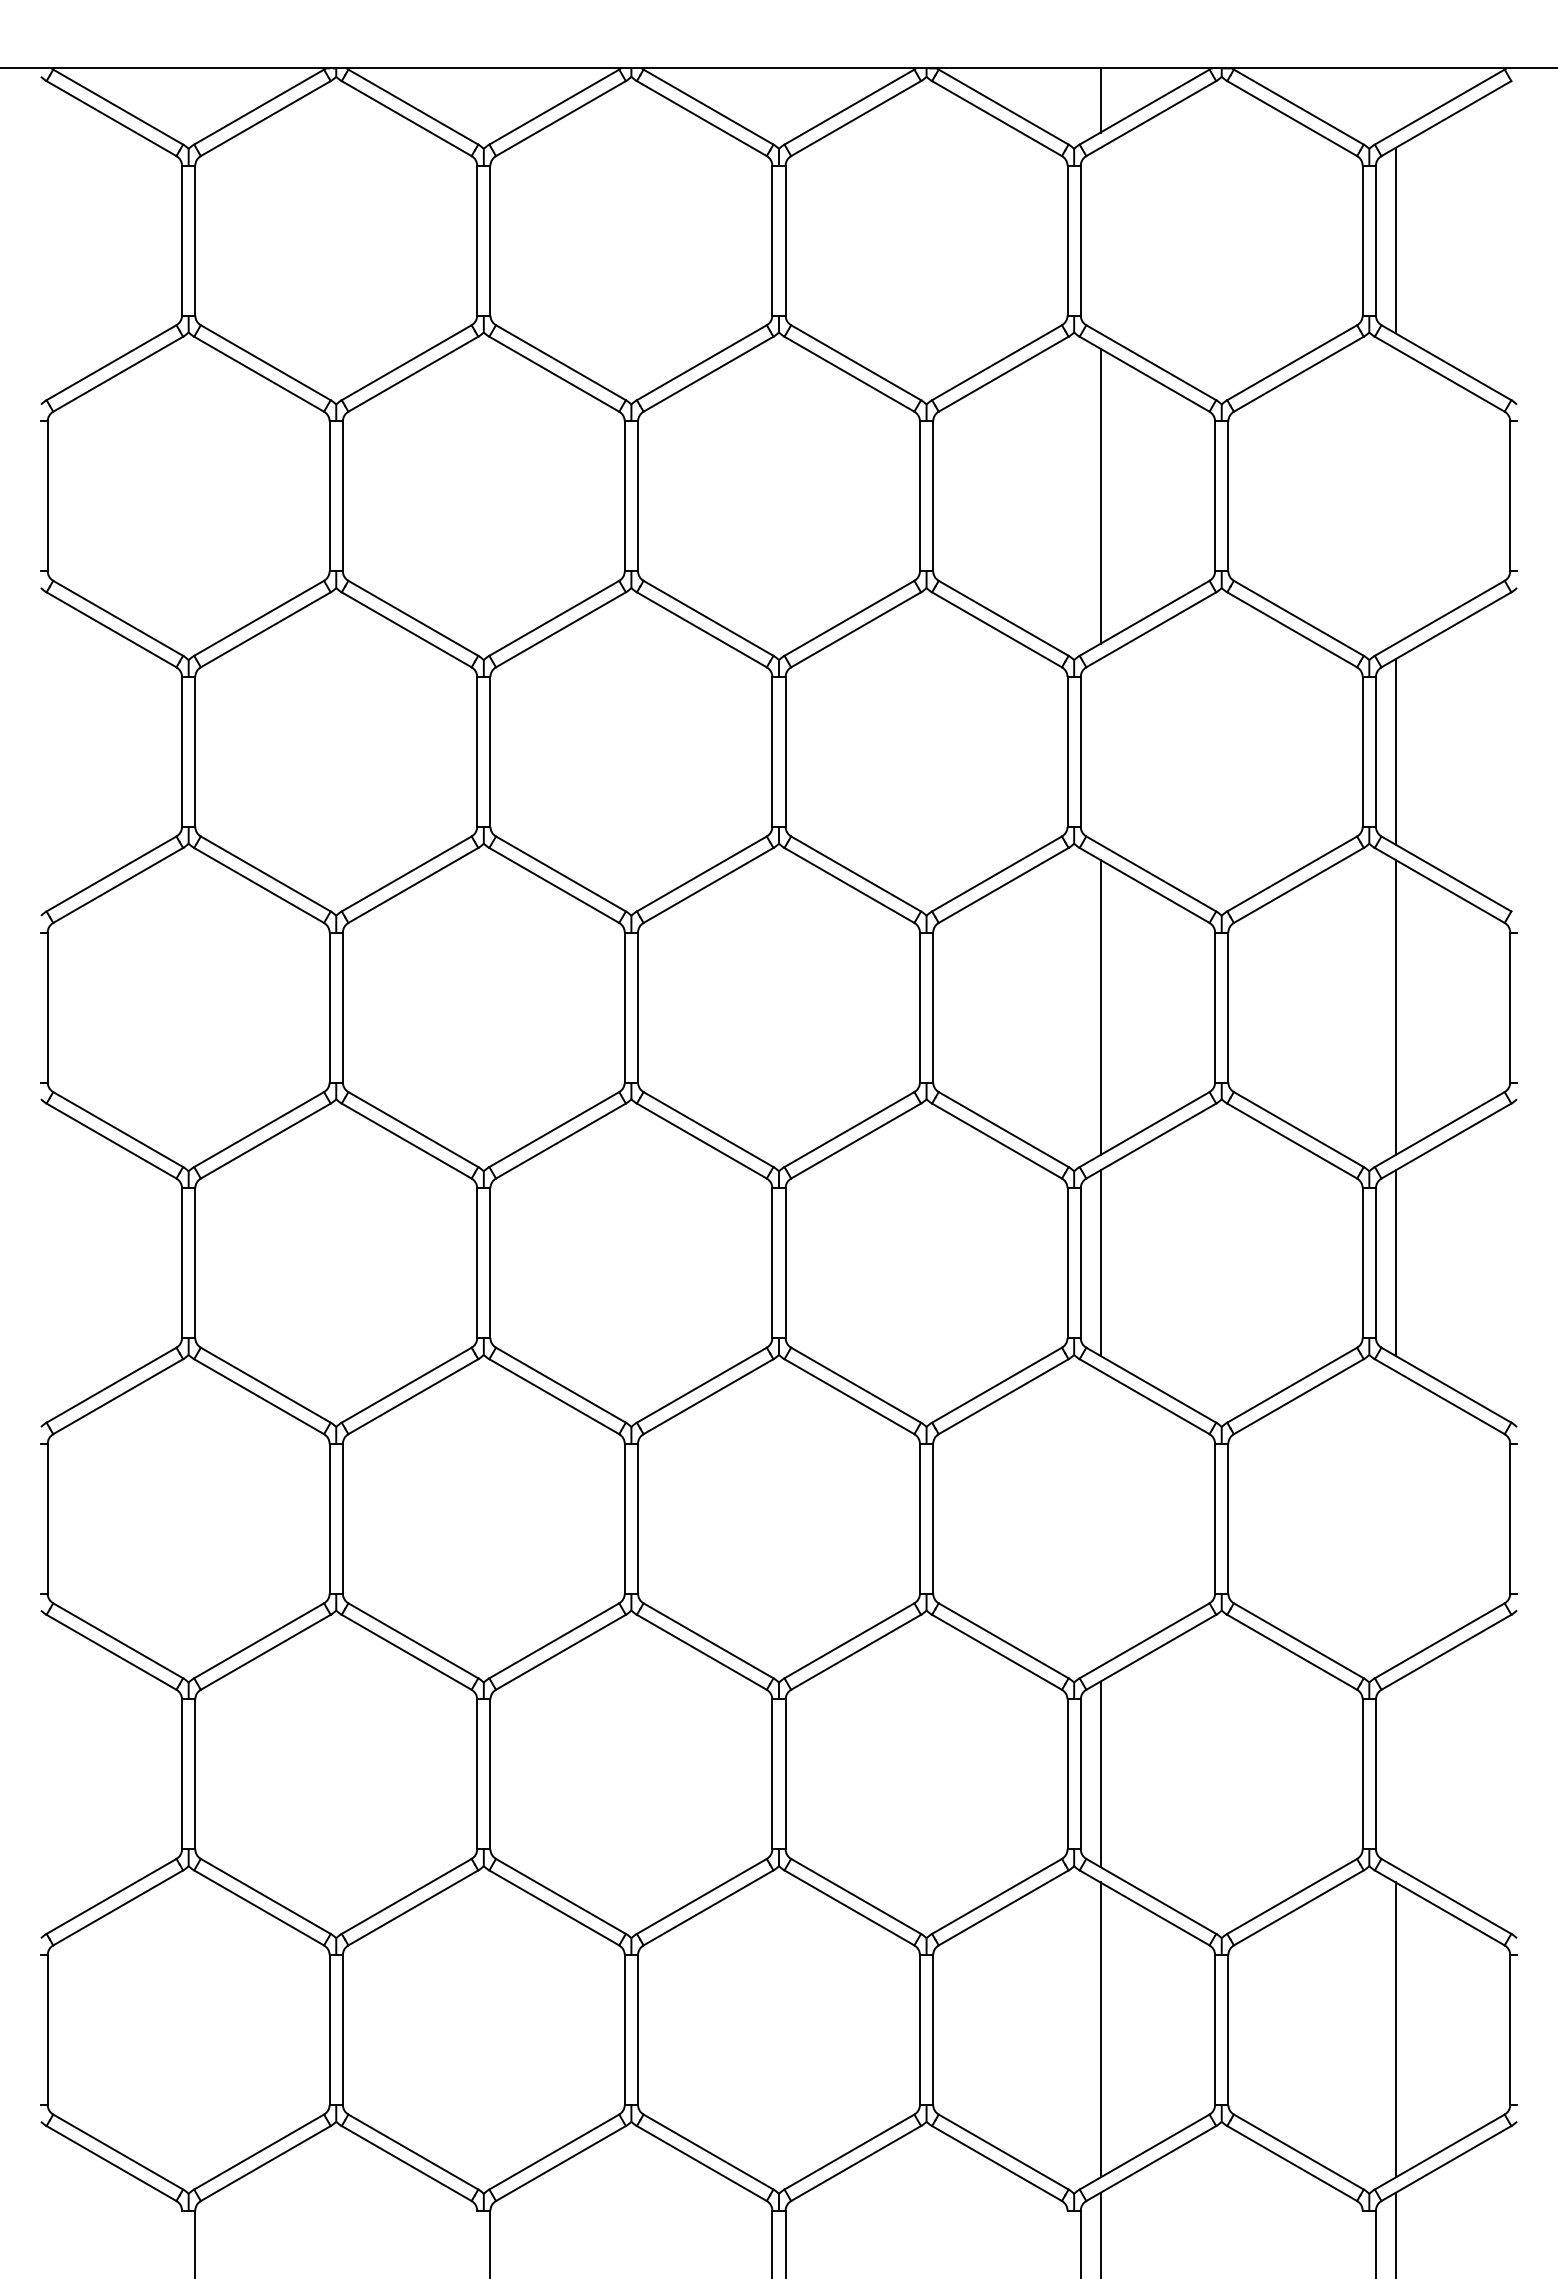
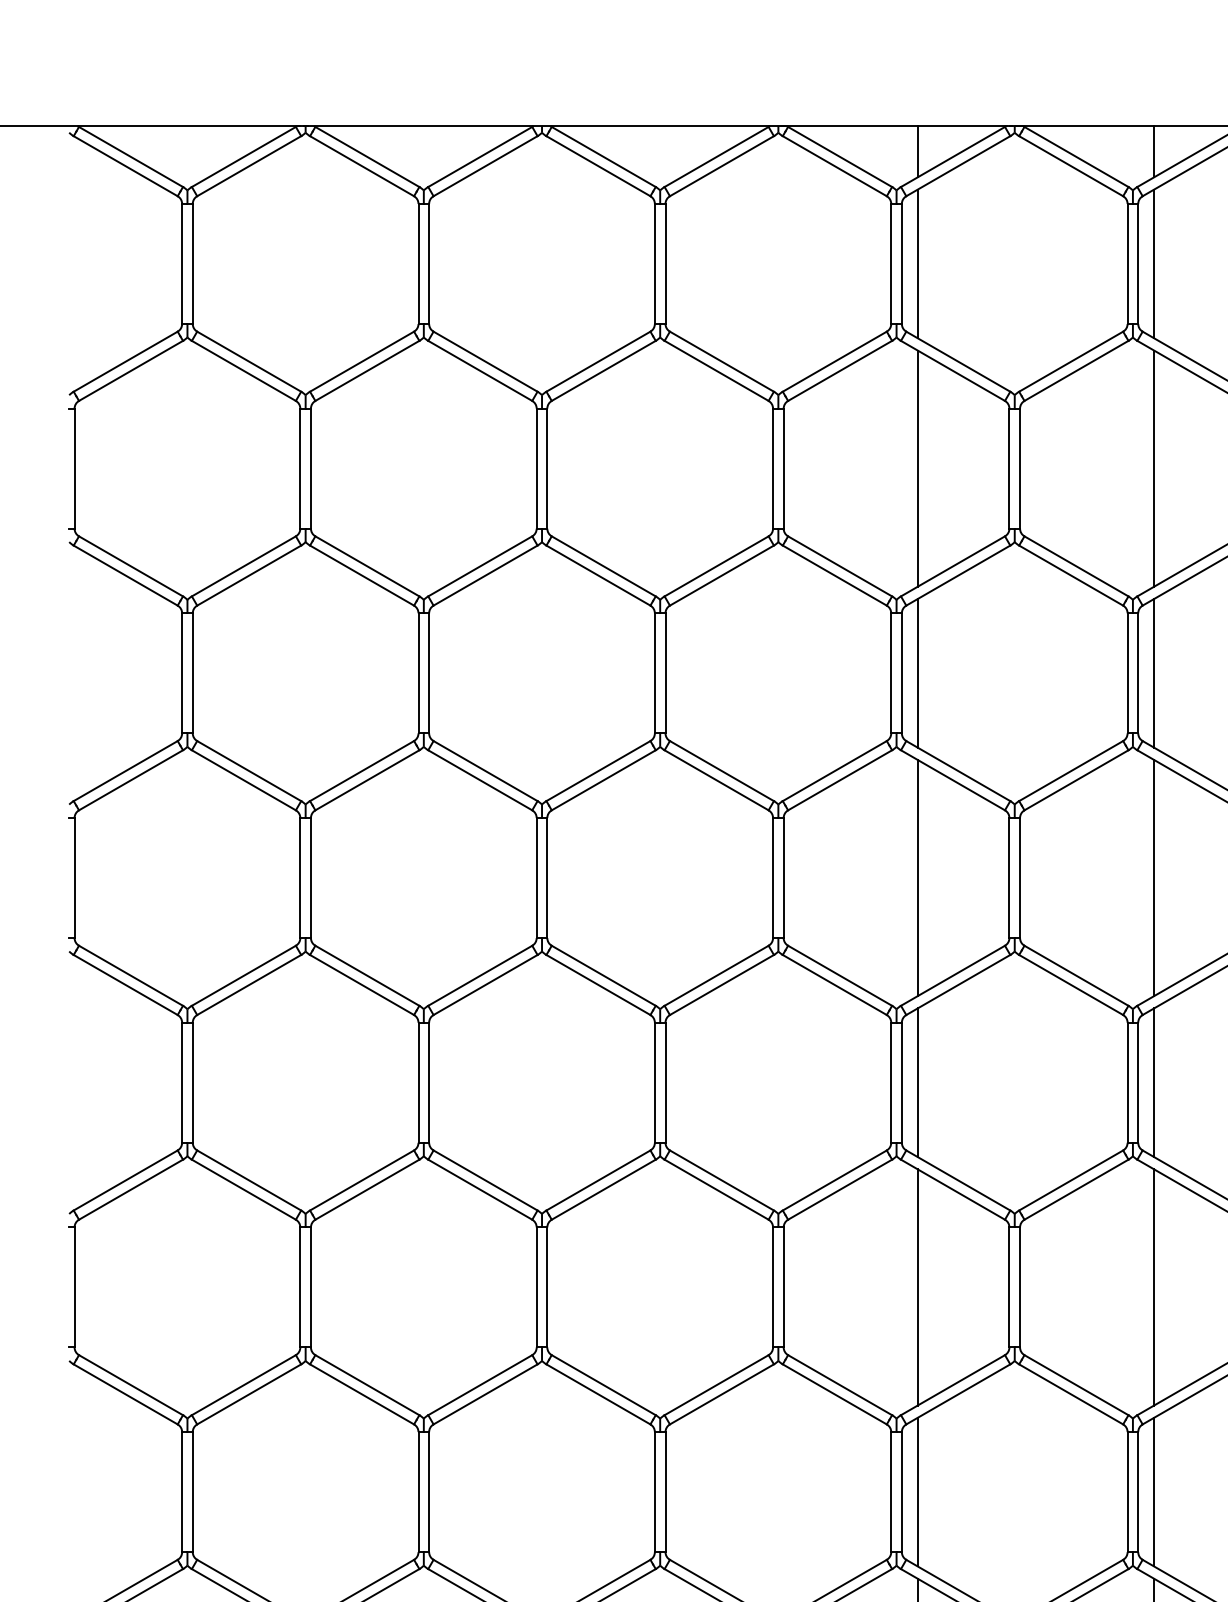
line: (1395, 100) -> (1153, 151), added
line: (1100, 240) -> (917, 263), added
line: (1395, 495) -> (1153, 468), added
line: (1100, 751) -> (917, 673), added
line: (1100, 1518) -> (917, 1287), added
line: (1395, 1518) -> (1153, 1287), added
line: (1395, 1774) -> (1153, 1492), added

